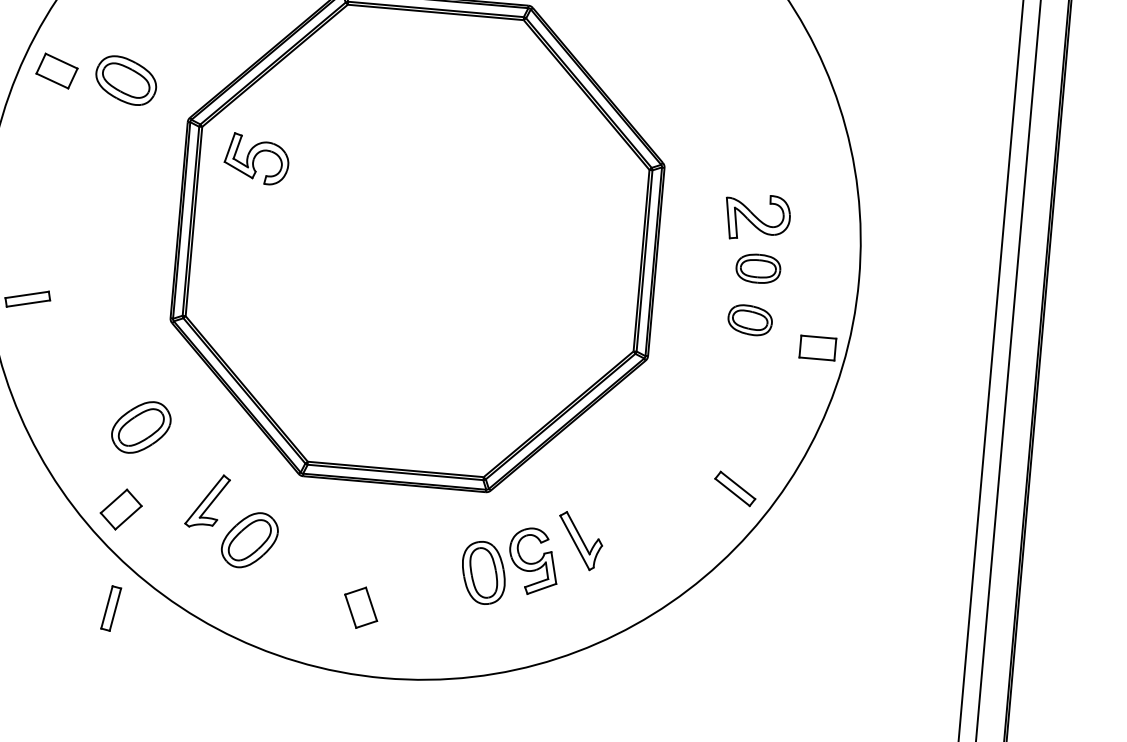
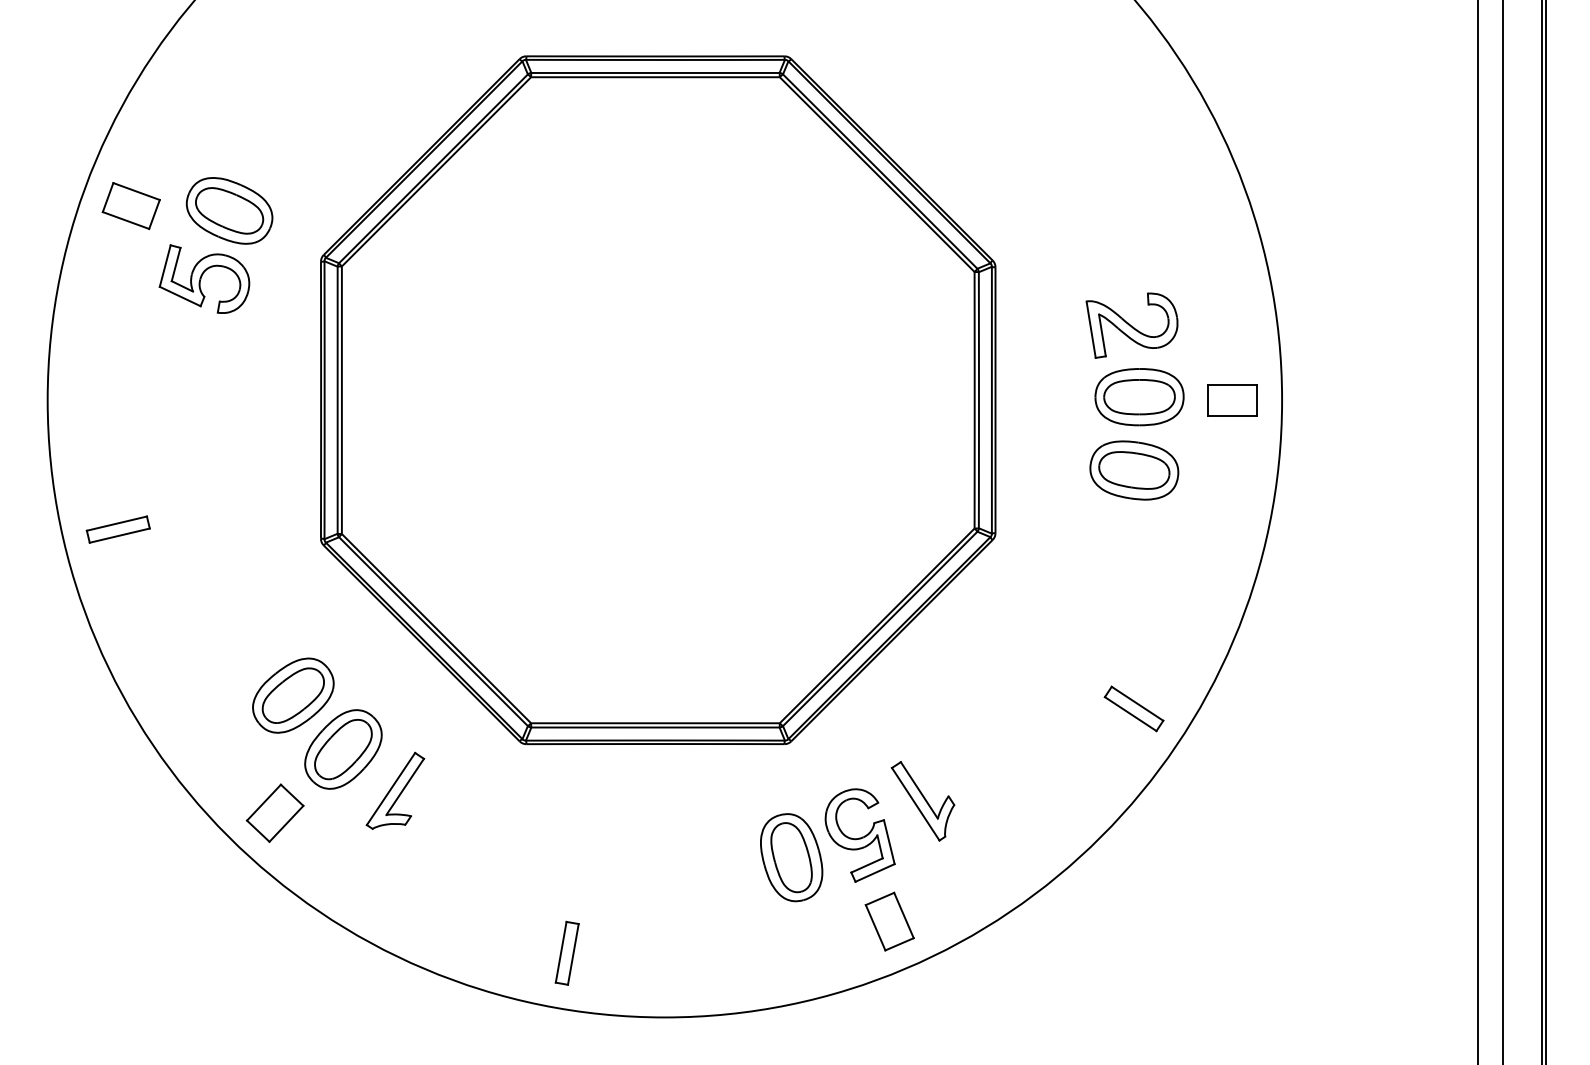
part: (256, 158) -> (204, 278), moved
part: (758, 268) -> (1139, 397), size x1.43
part: (750, 320) -> (1134, 470), size x1.43
part: (817, 348) -> (1232, 400), moved
part: (249, 540) -> (343, 749), moved
part: (110, 607) -> (566, 952), moved
part: (360, 607) -> (889, 921), moved

